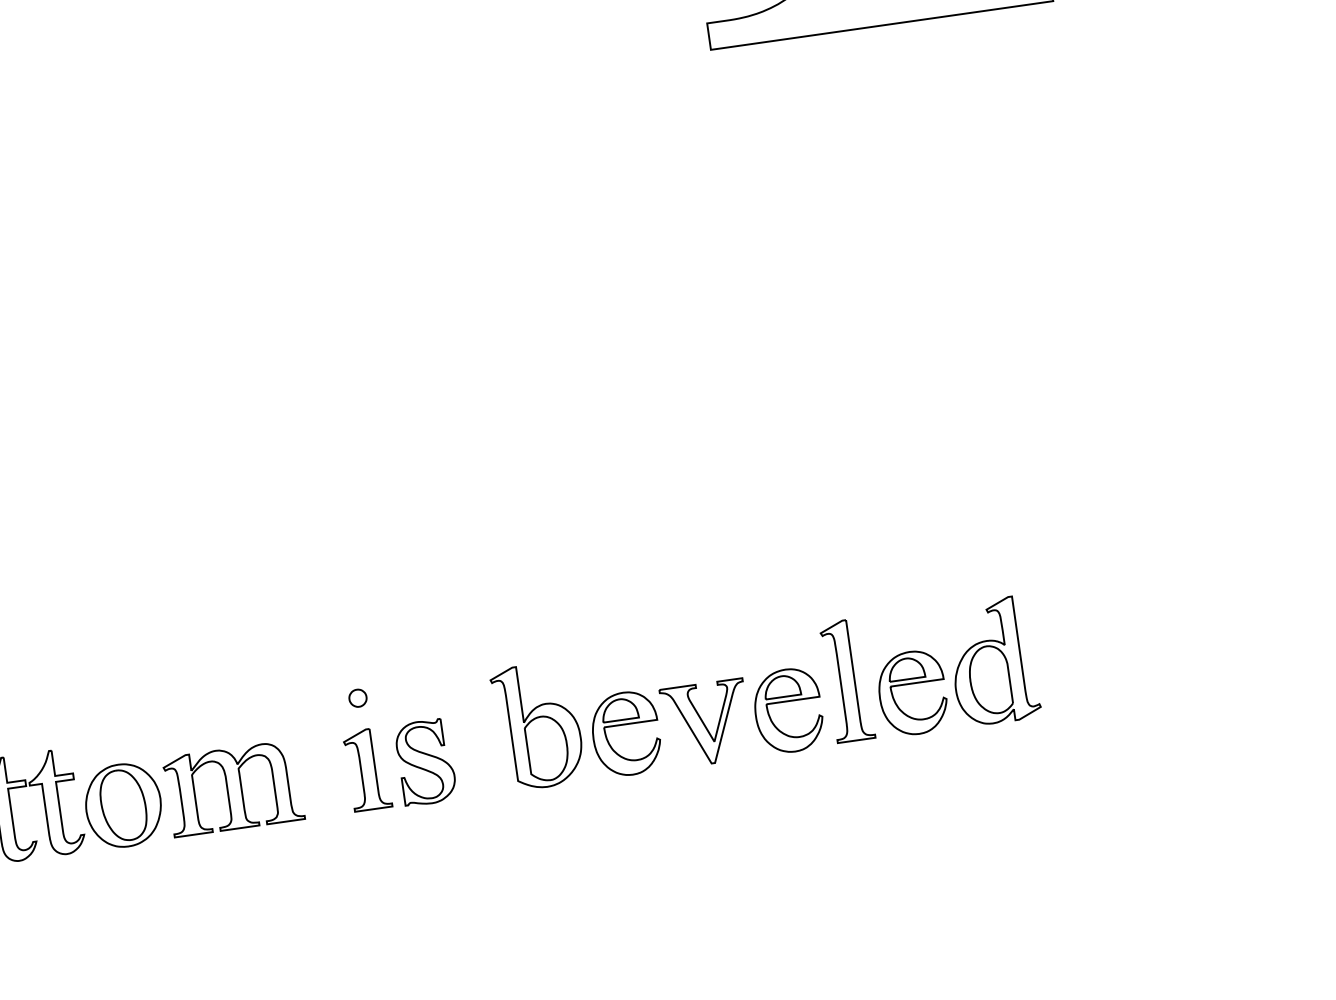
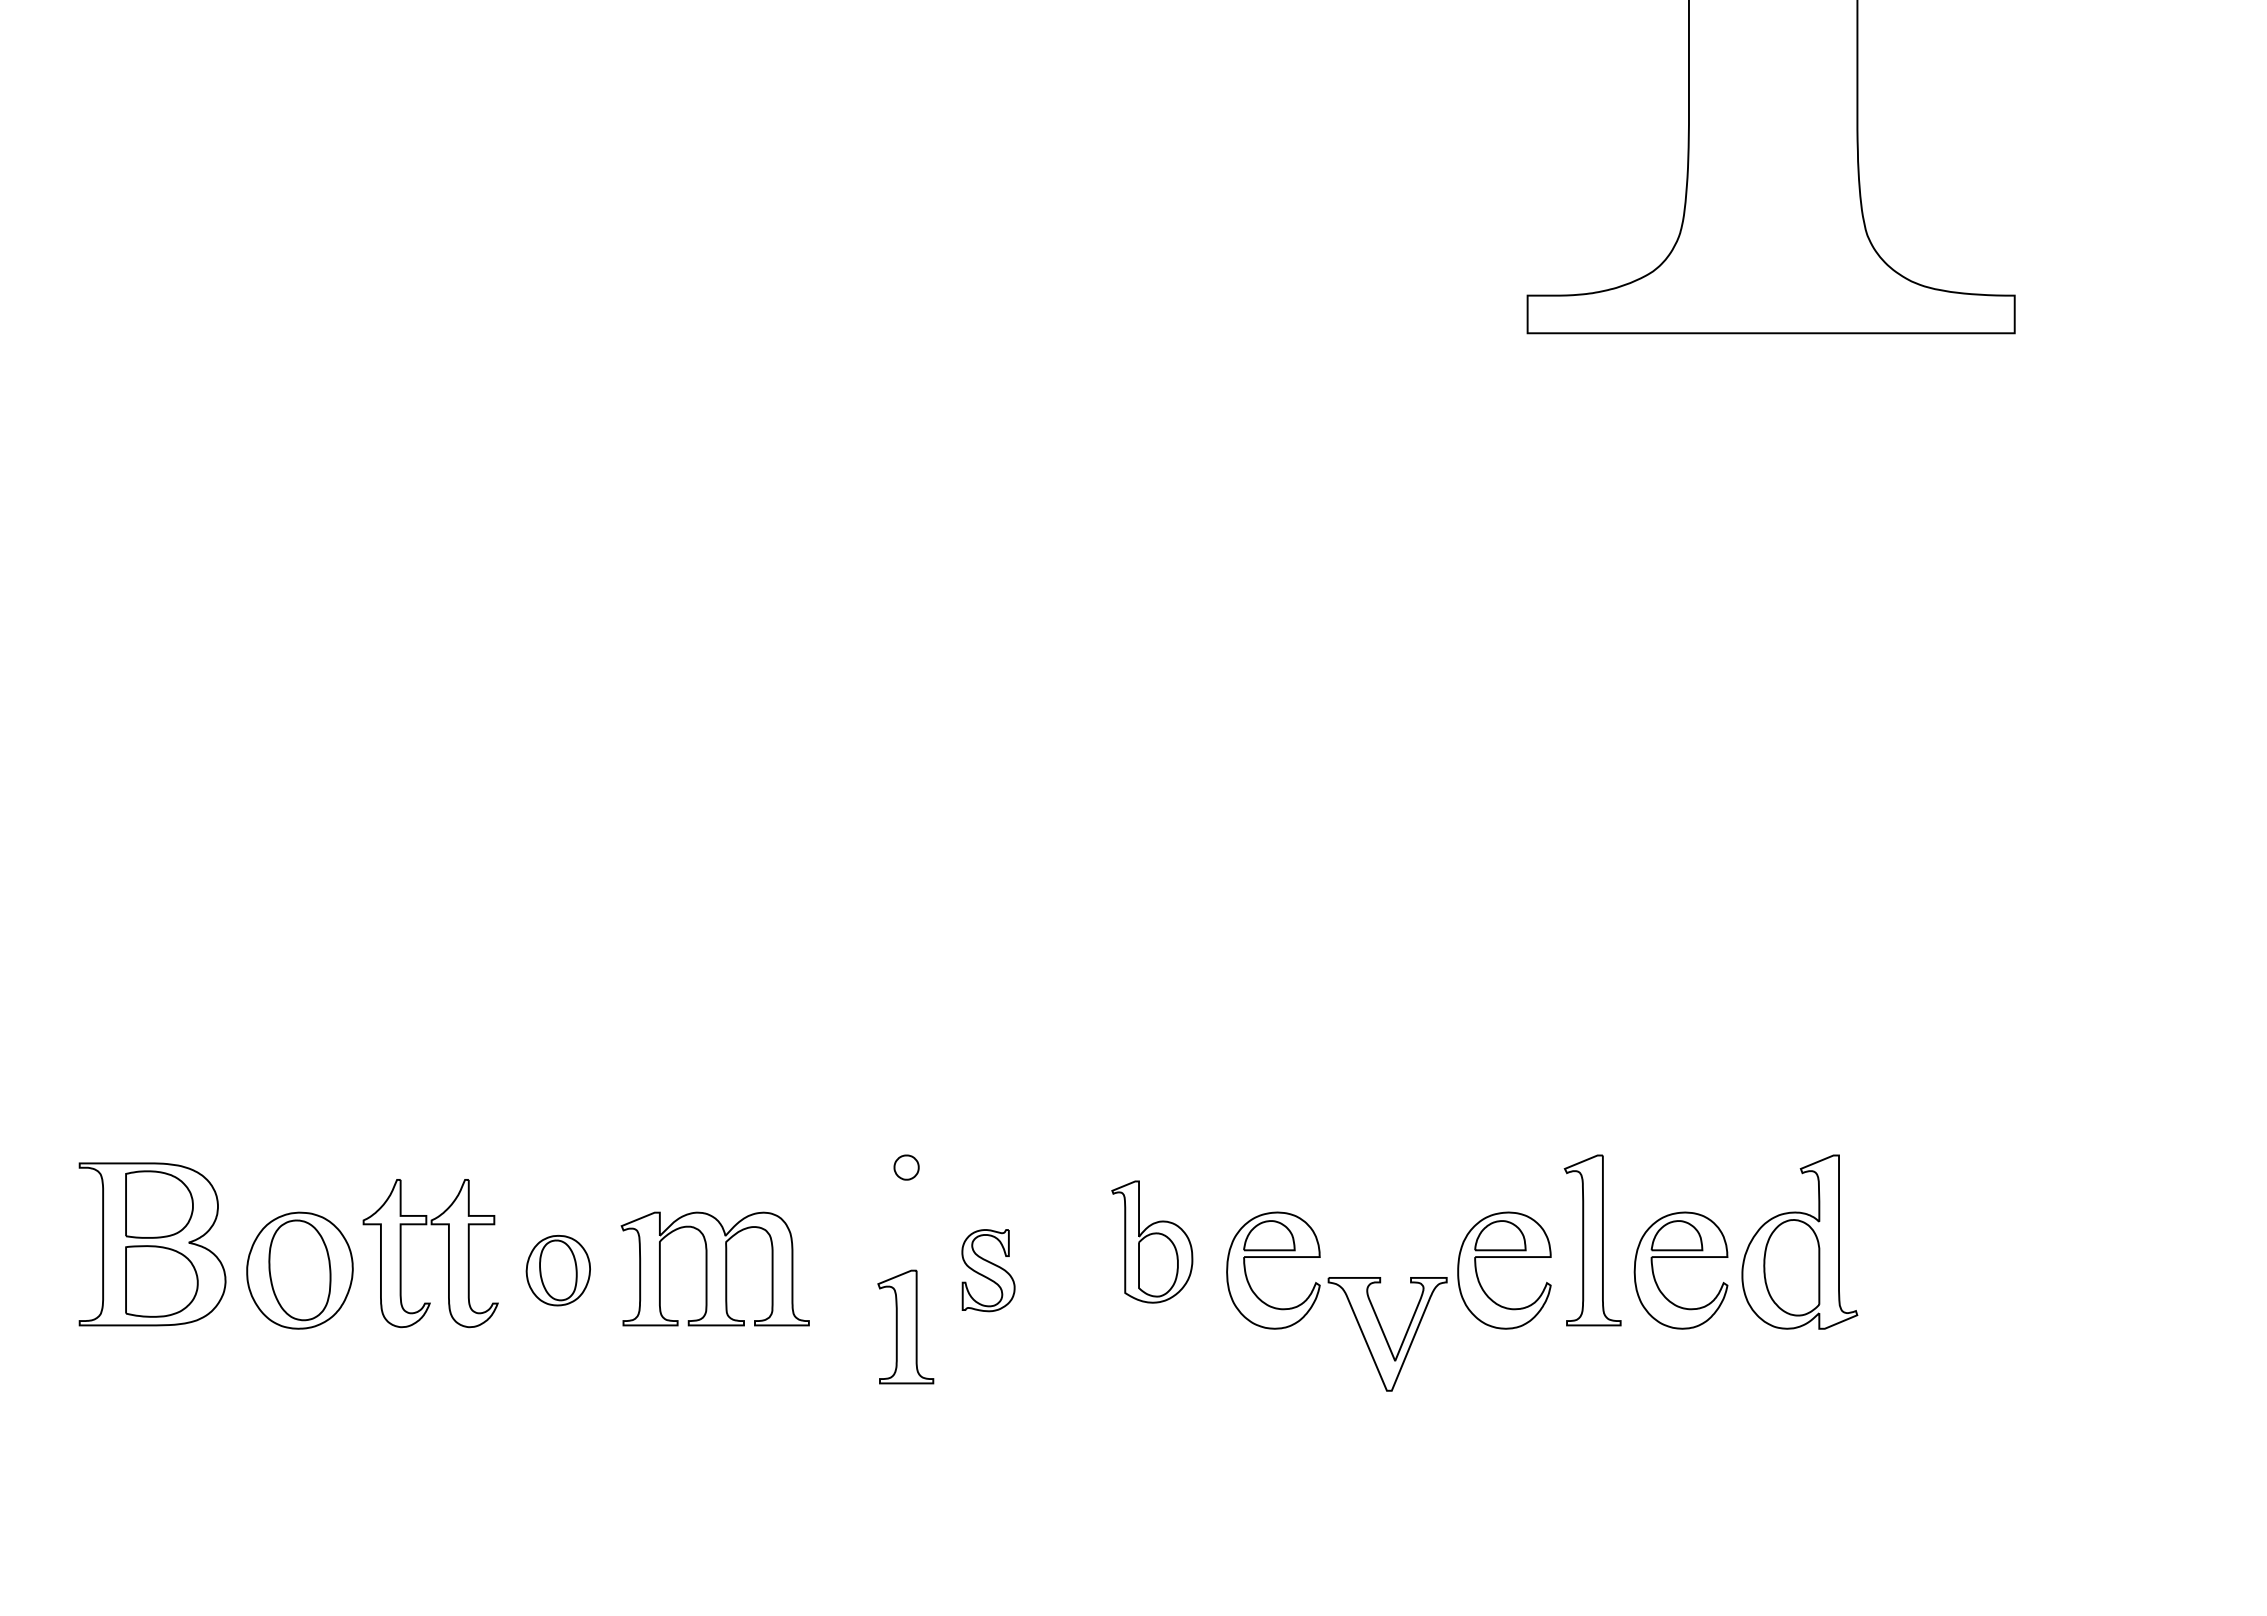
part: (706, 723) -> (1387, 1334), moved
part: (538, 725) -> (1152, 1241), size x0.7
part: (425, 762) -> (988, 1270), size x0.7
part: (367, 769) -> (905, 1326), moved
part: (123, 805) -> (558, 1270), size x0.6

